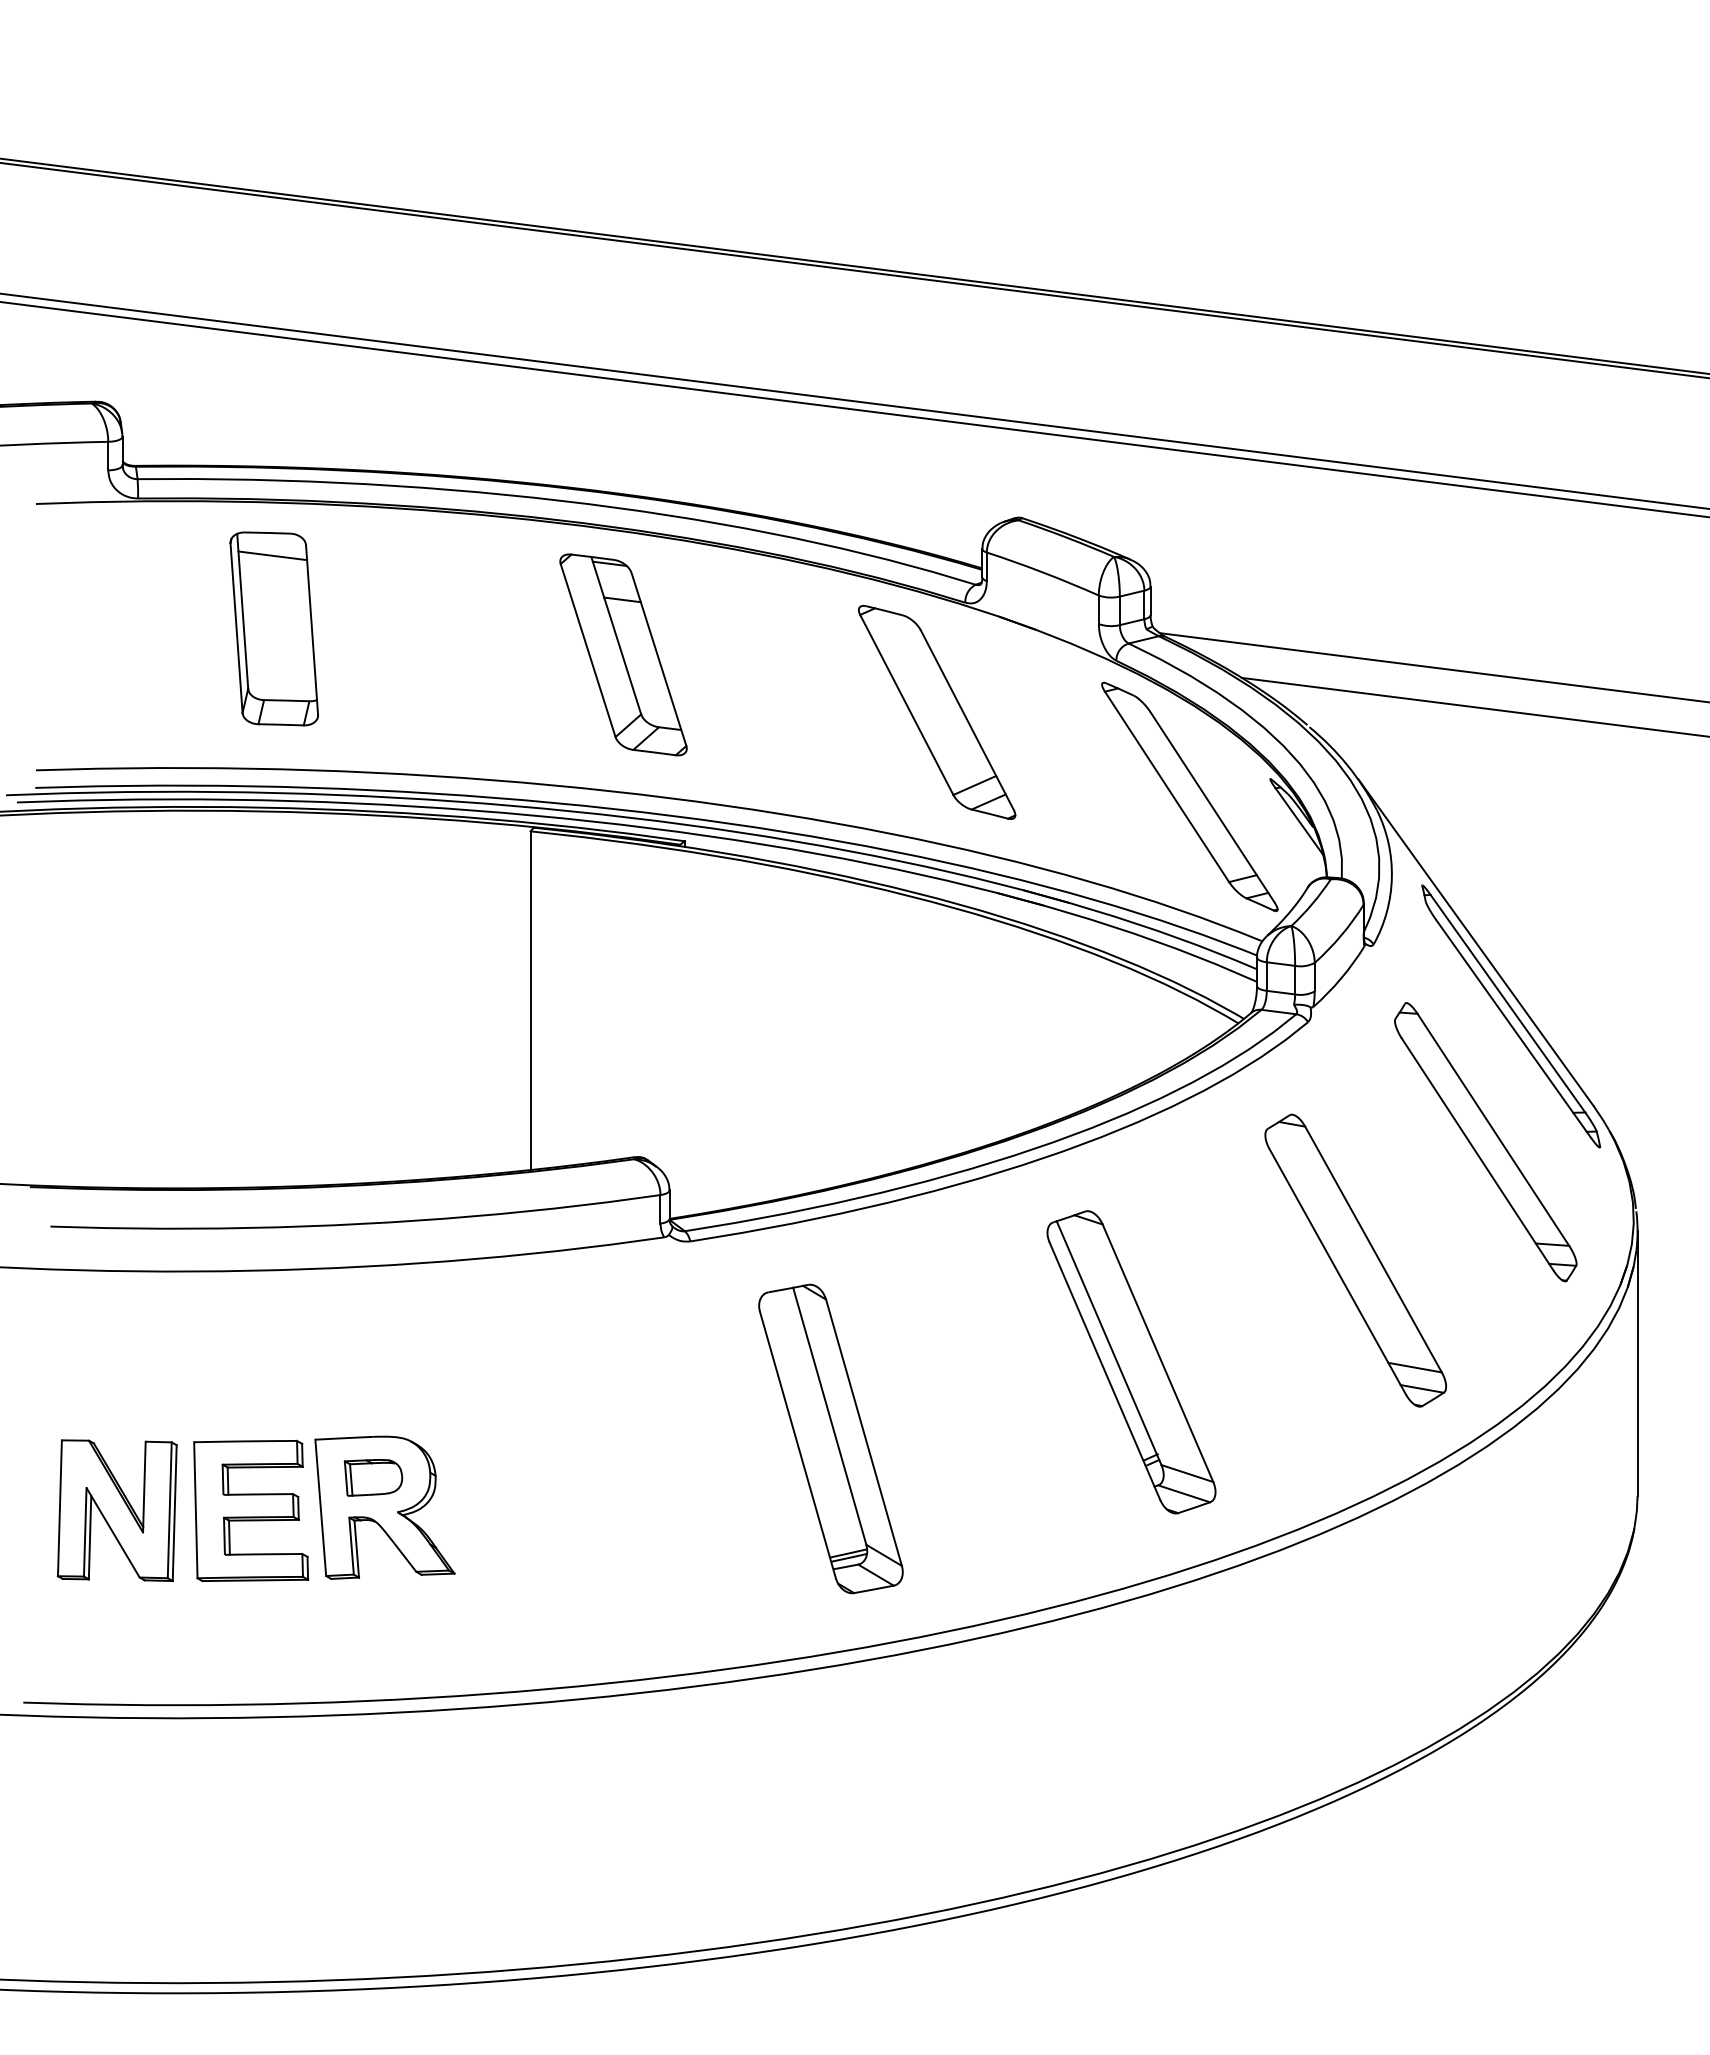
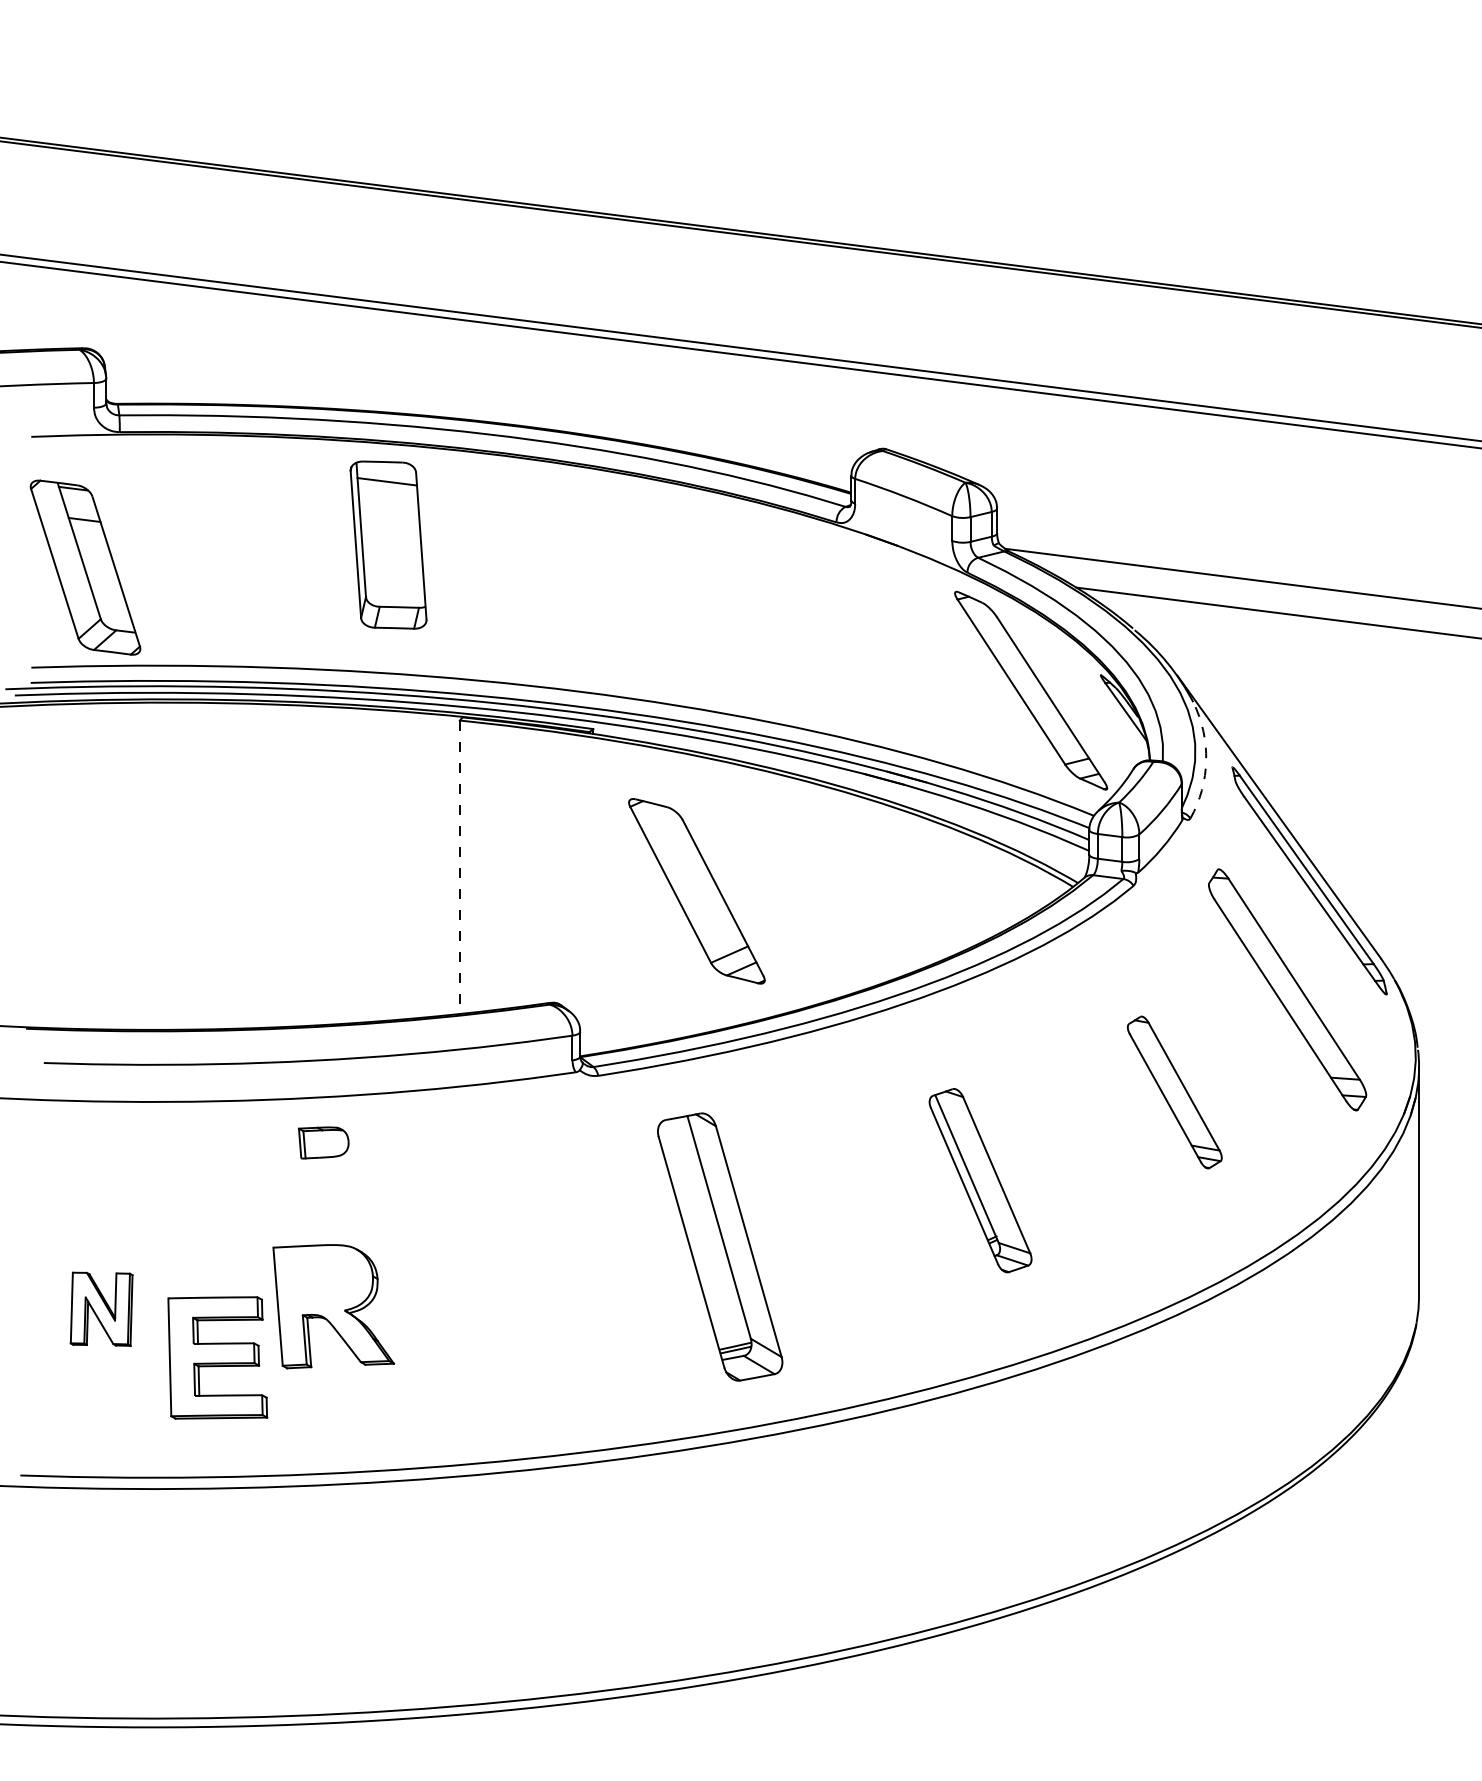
part: (273, 628) -> (387, 544), moved
part: (623, 654) -> (85, 567), moved
part: (937, 712) -> (697, 891), moved
arc: (1391, 877) -> (1205, 760), solid -> dashed
line: (530, 1001) -> (459, 867), solid -> dashed
part: (1355, 1260) -> (1174, 1092), size x0.6
part: (1131, 1362) -> (980, 1180), size x0.7
part: (373, 1477) -> (323, 1142), moved
part: (116, 1510) -> (101, 1309), size x0.6
part: (251, 1510) -> (218, 1357), moved

